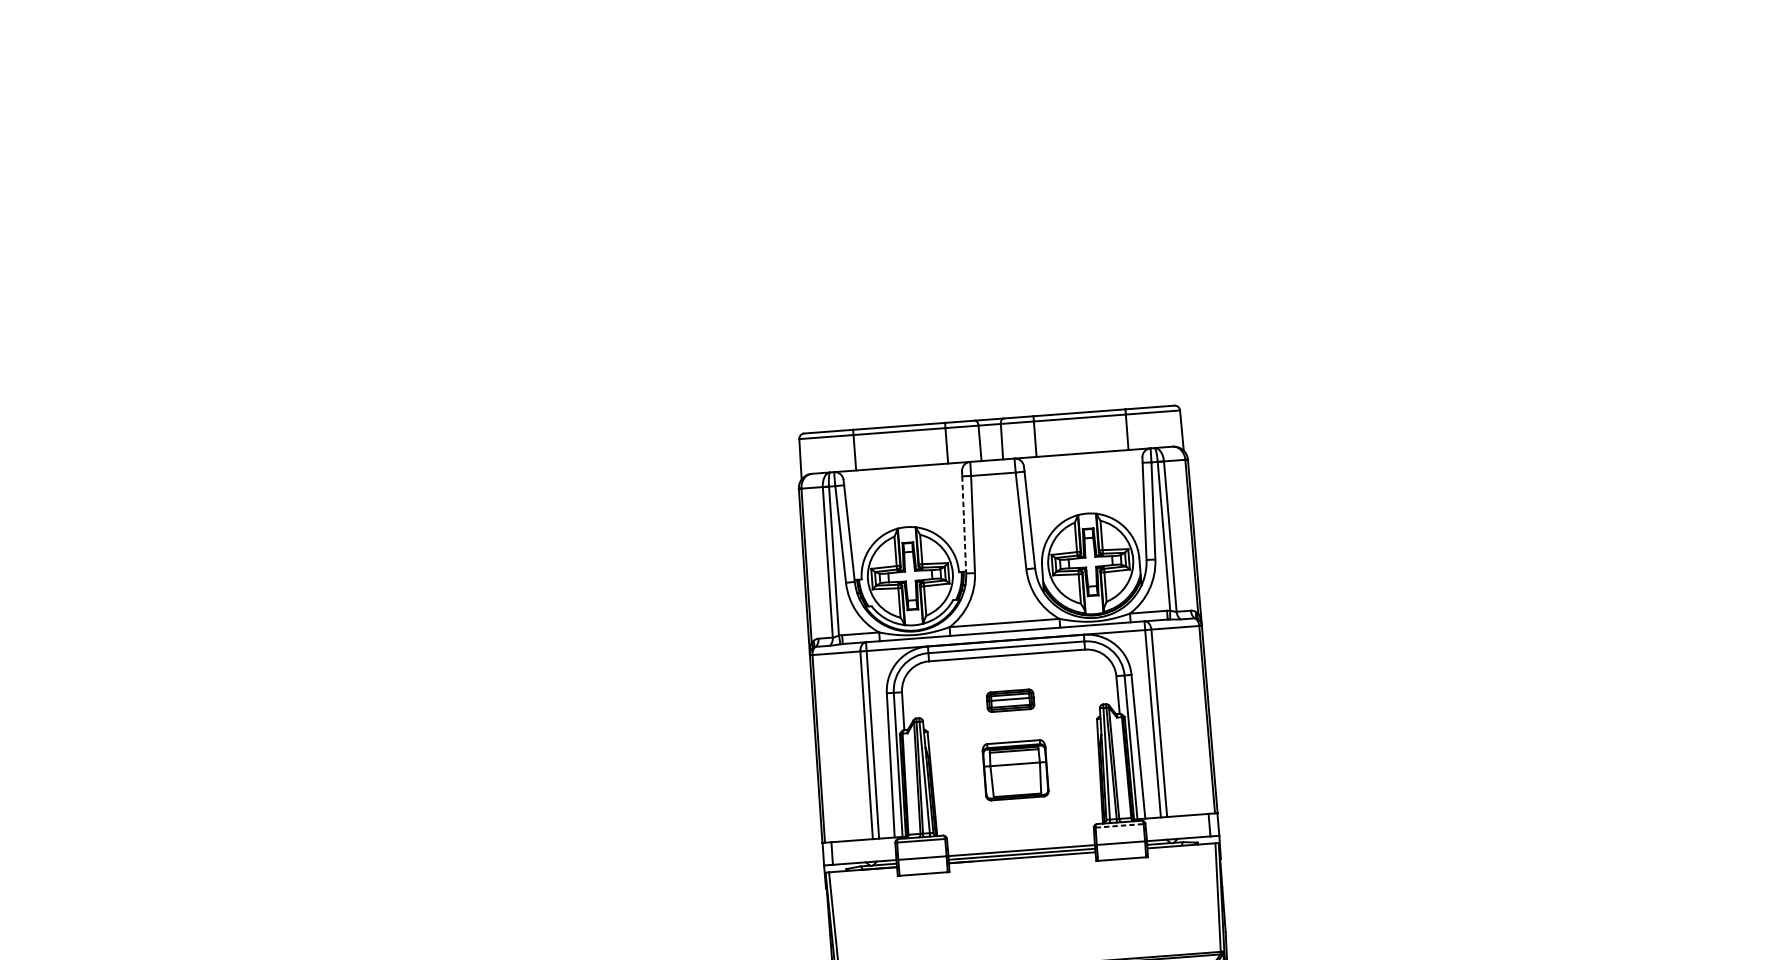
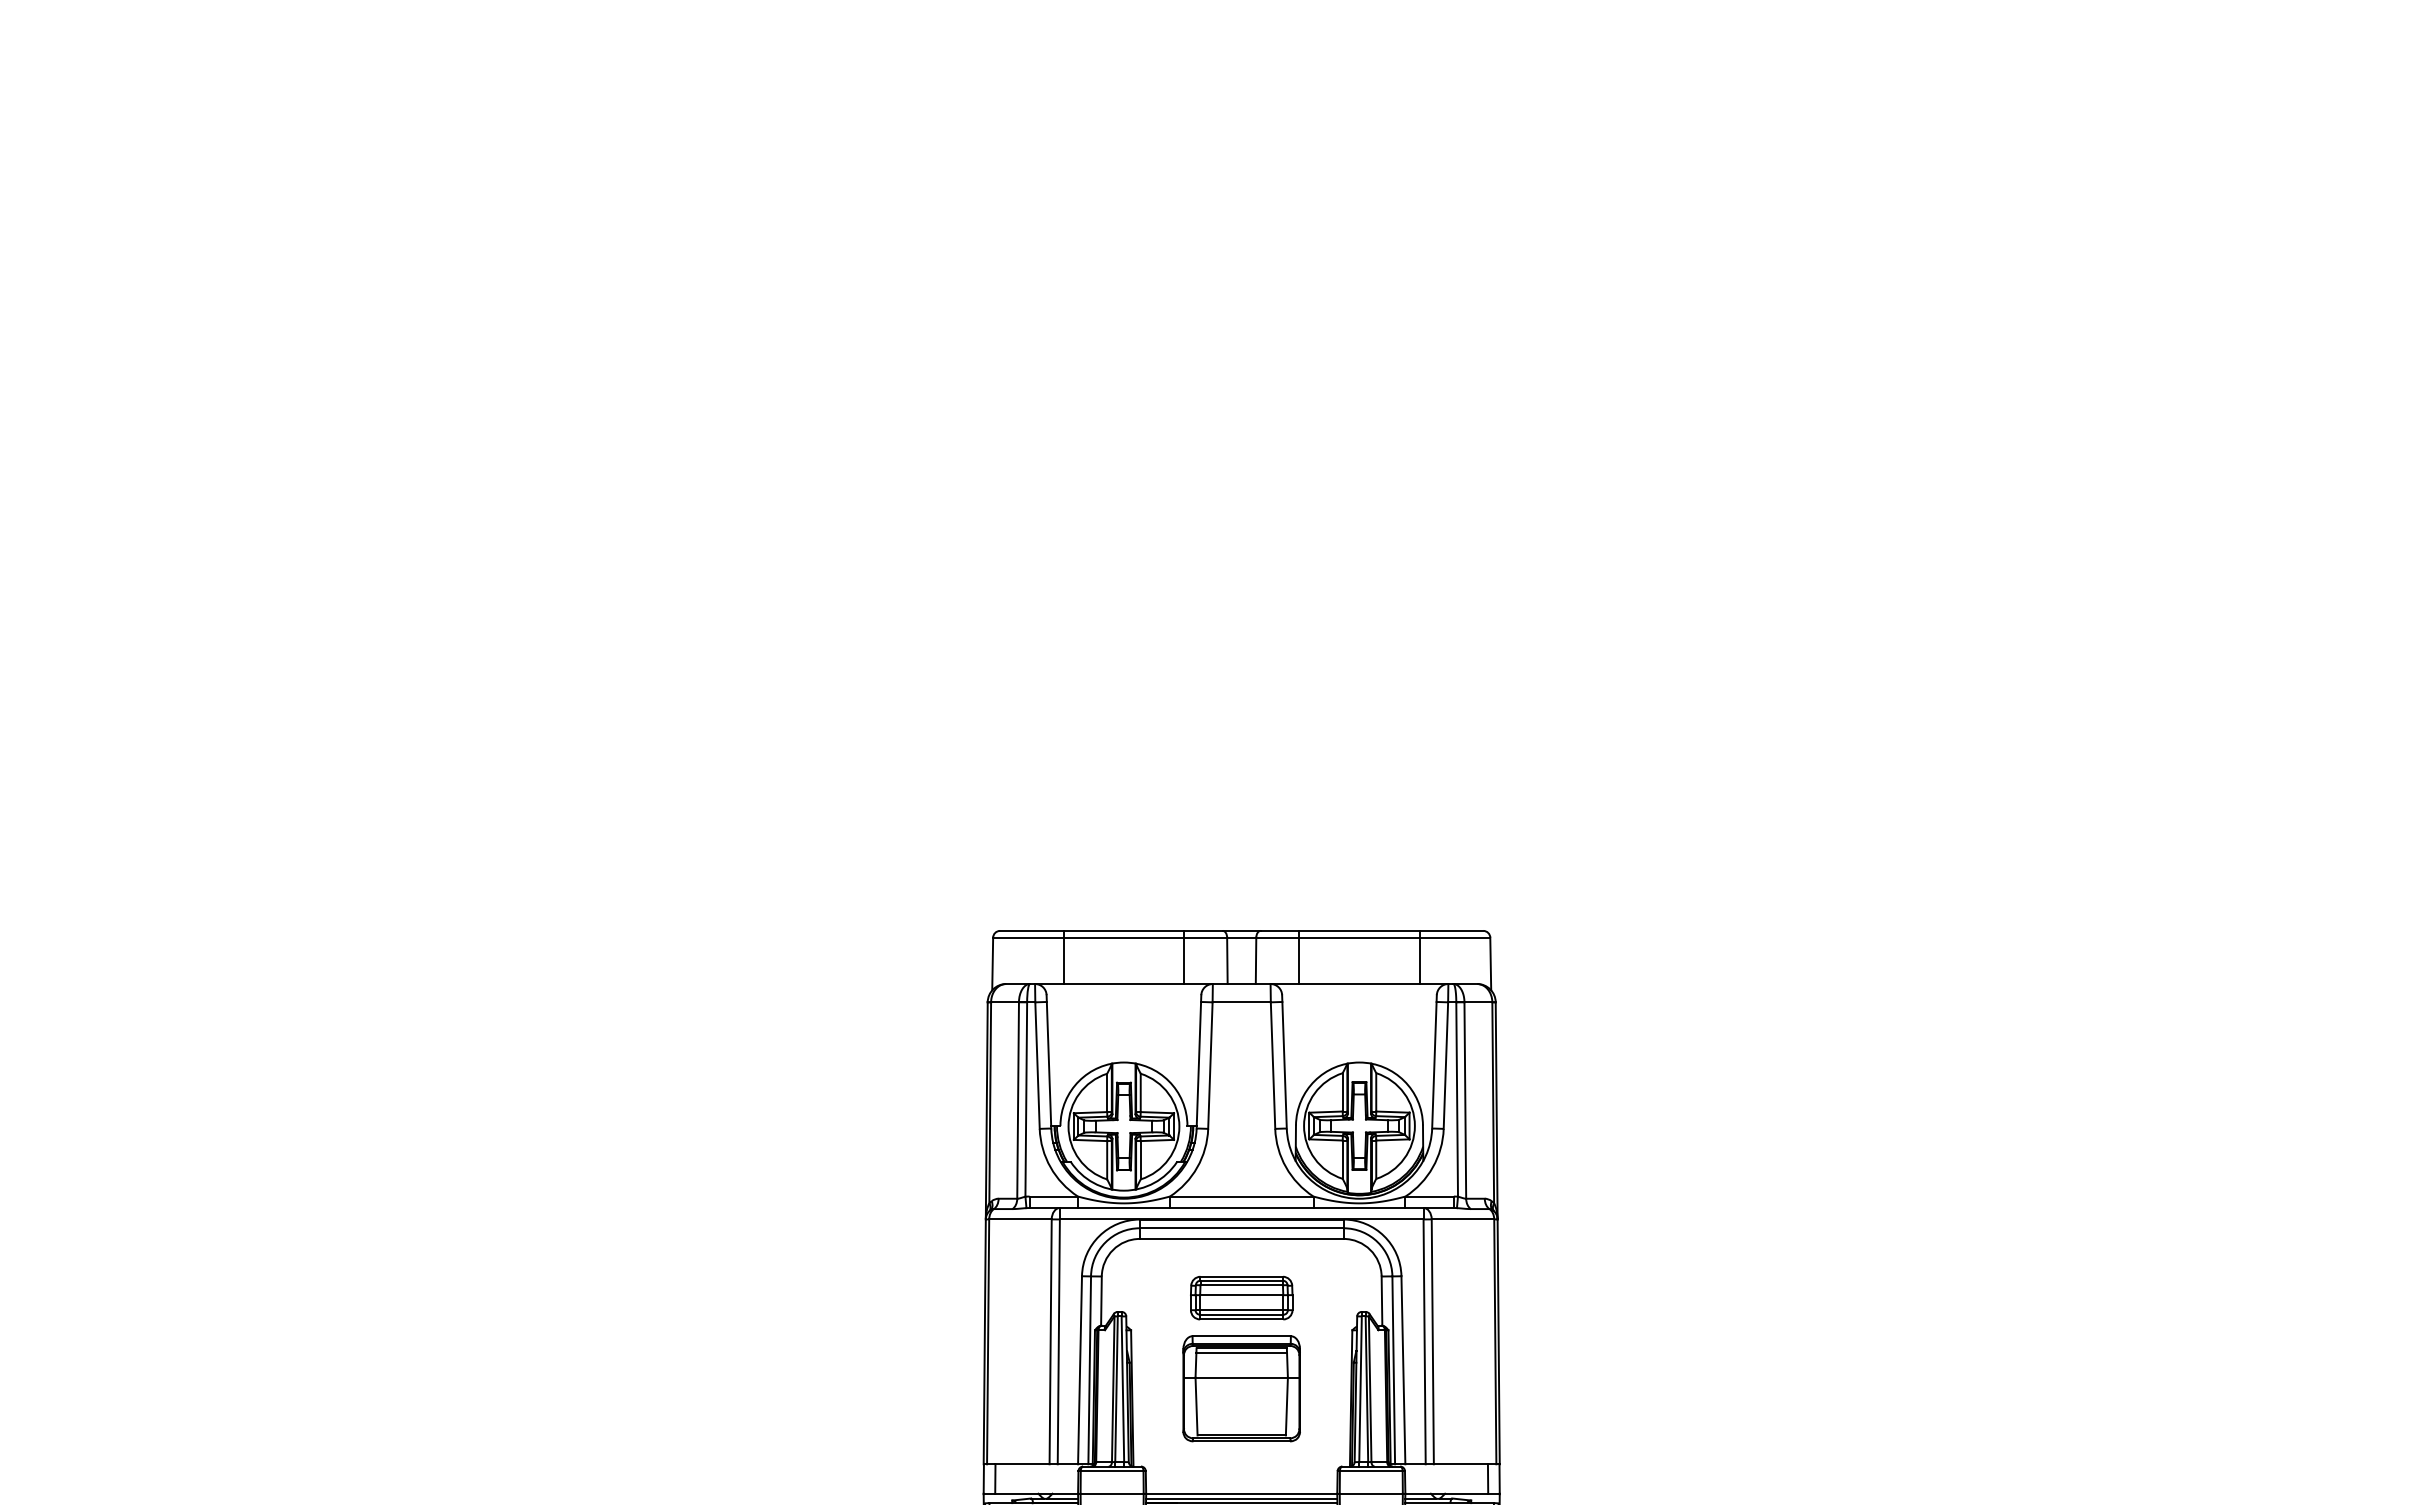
line: (963, 525) -> (1198, 1065), dashed -> solid
part: (1010, 700) -> (1241, 1297), size x1.67
part: (1015, 770) -> (1241, 1388), size x1.43
line: (1119, 826) -> (1371, 1471), dashed -> solid

